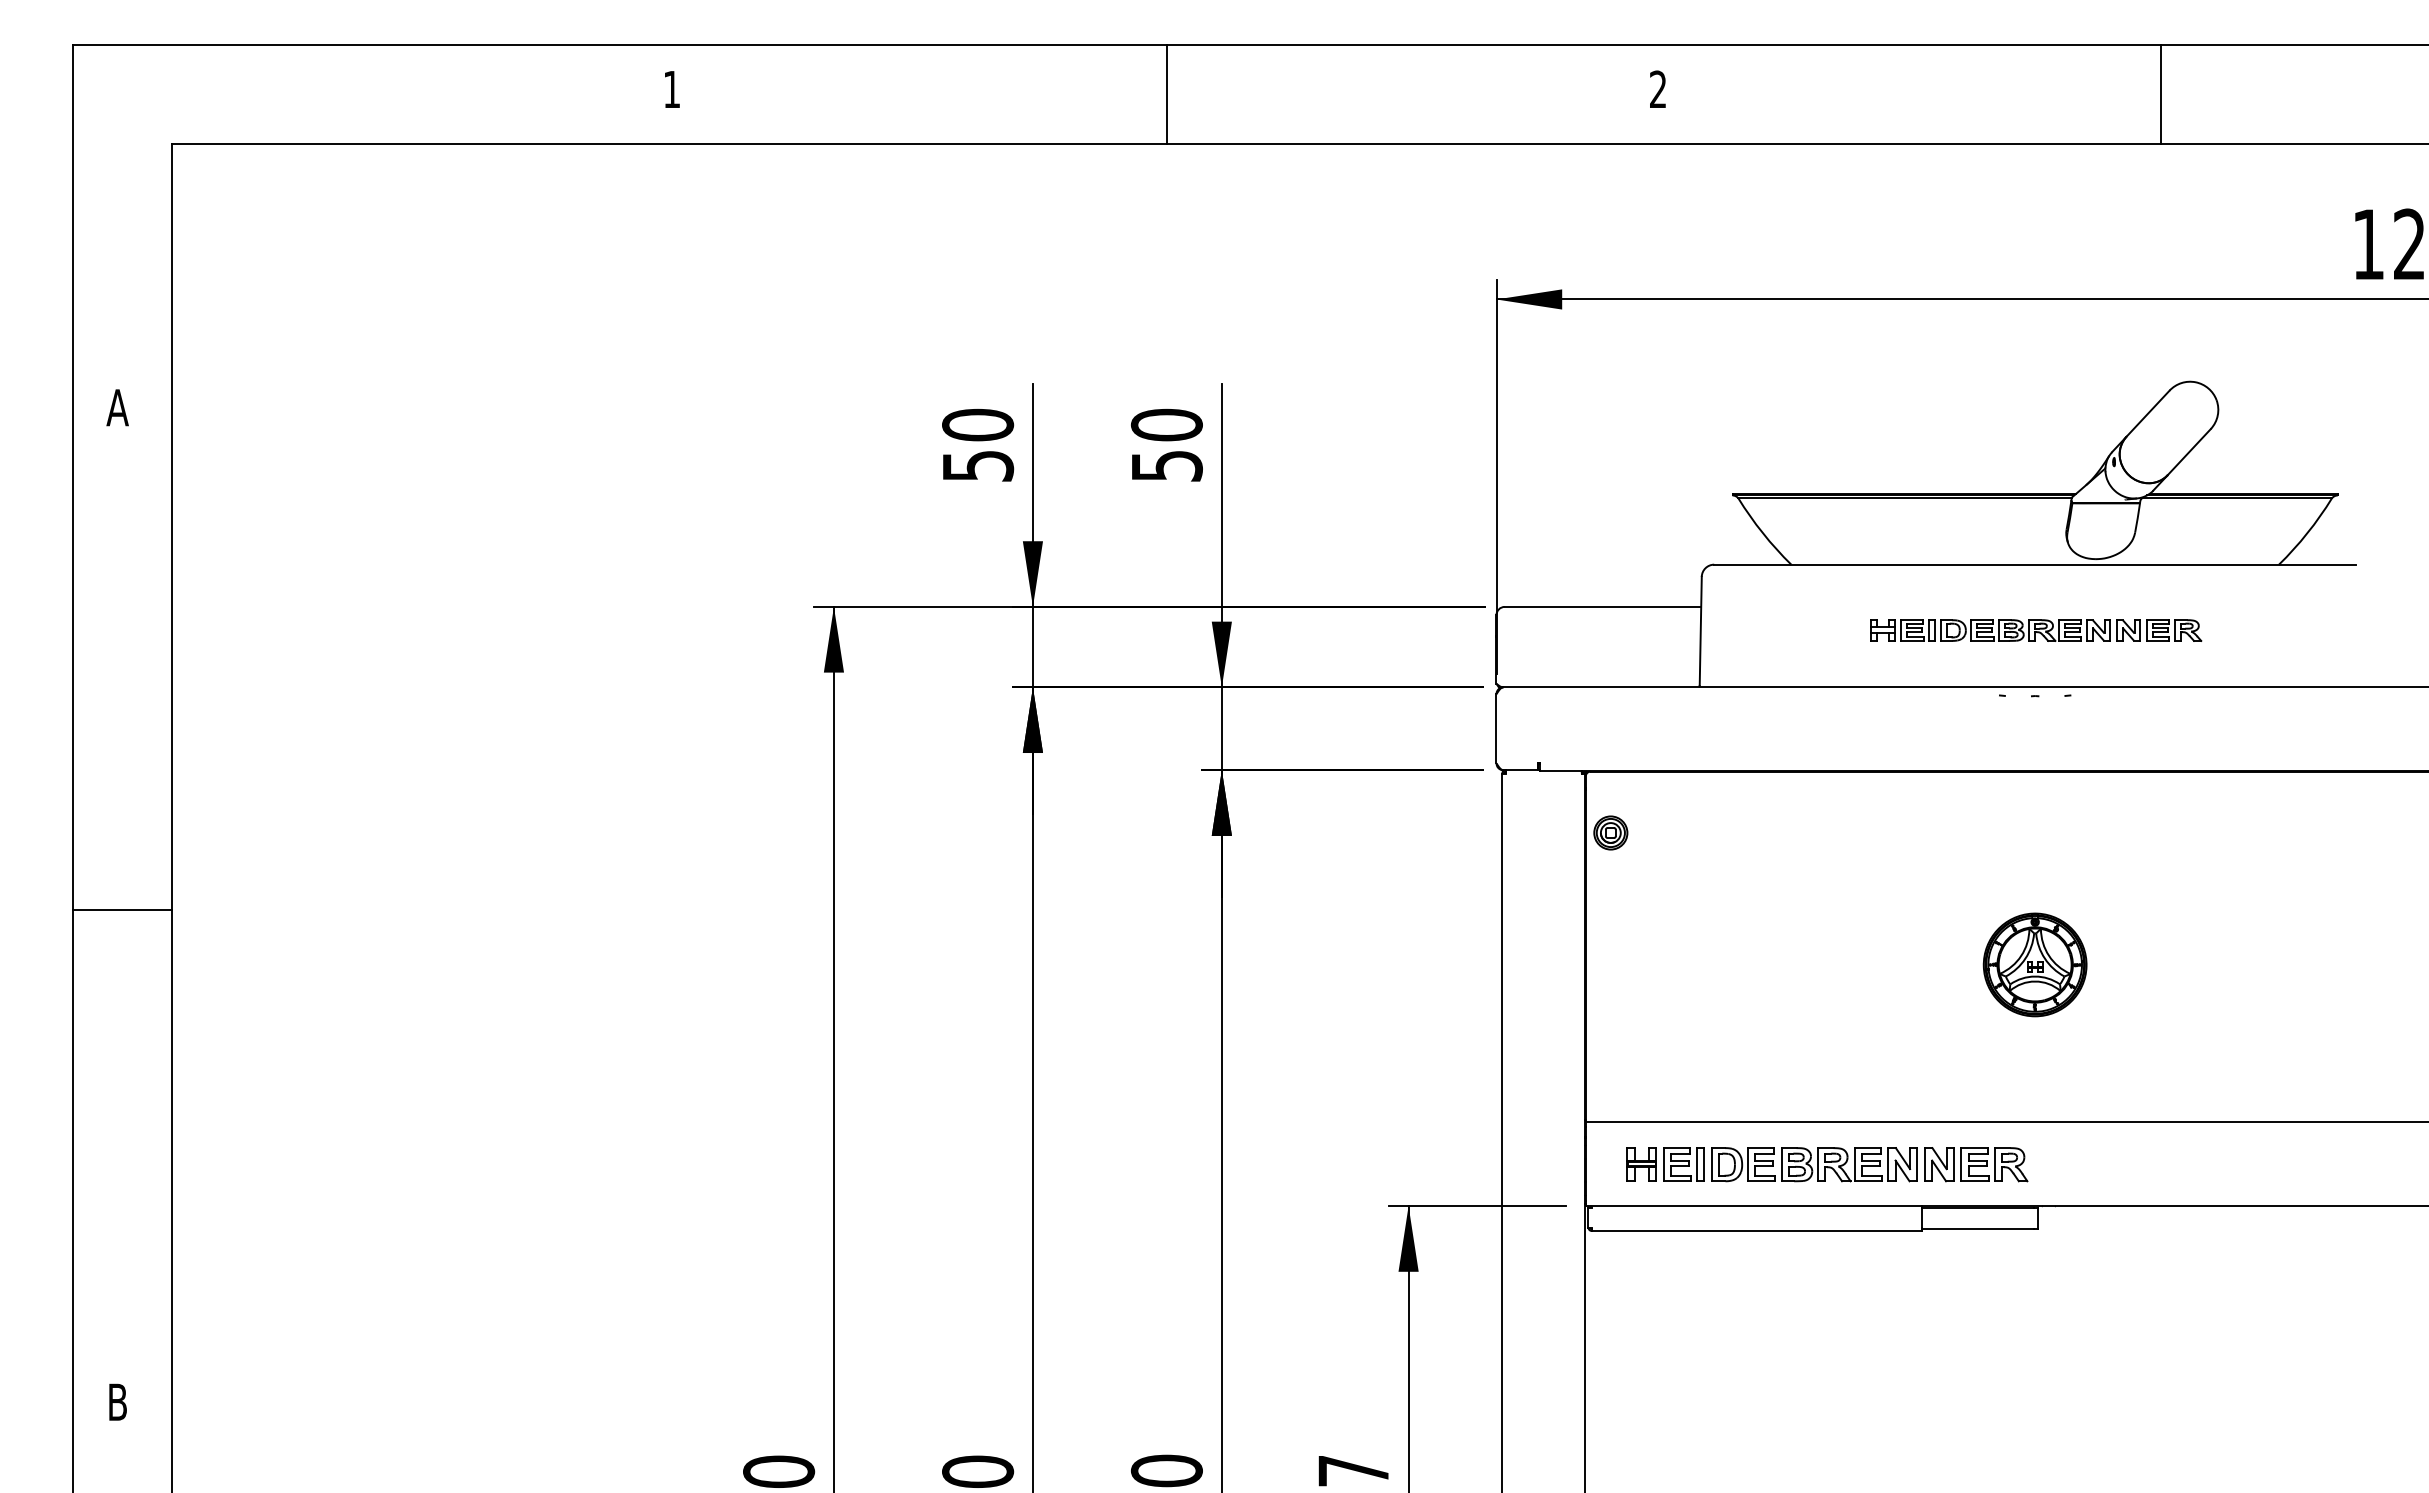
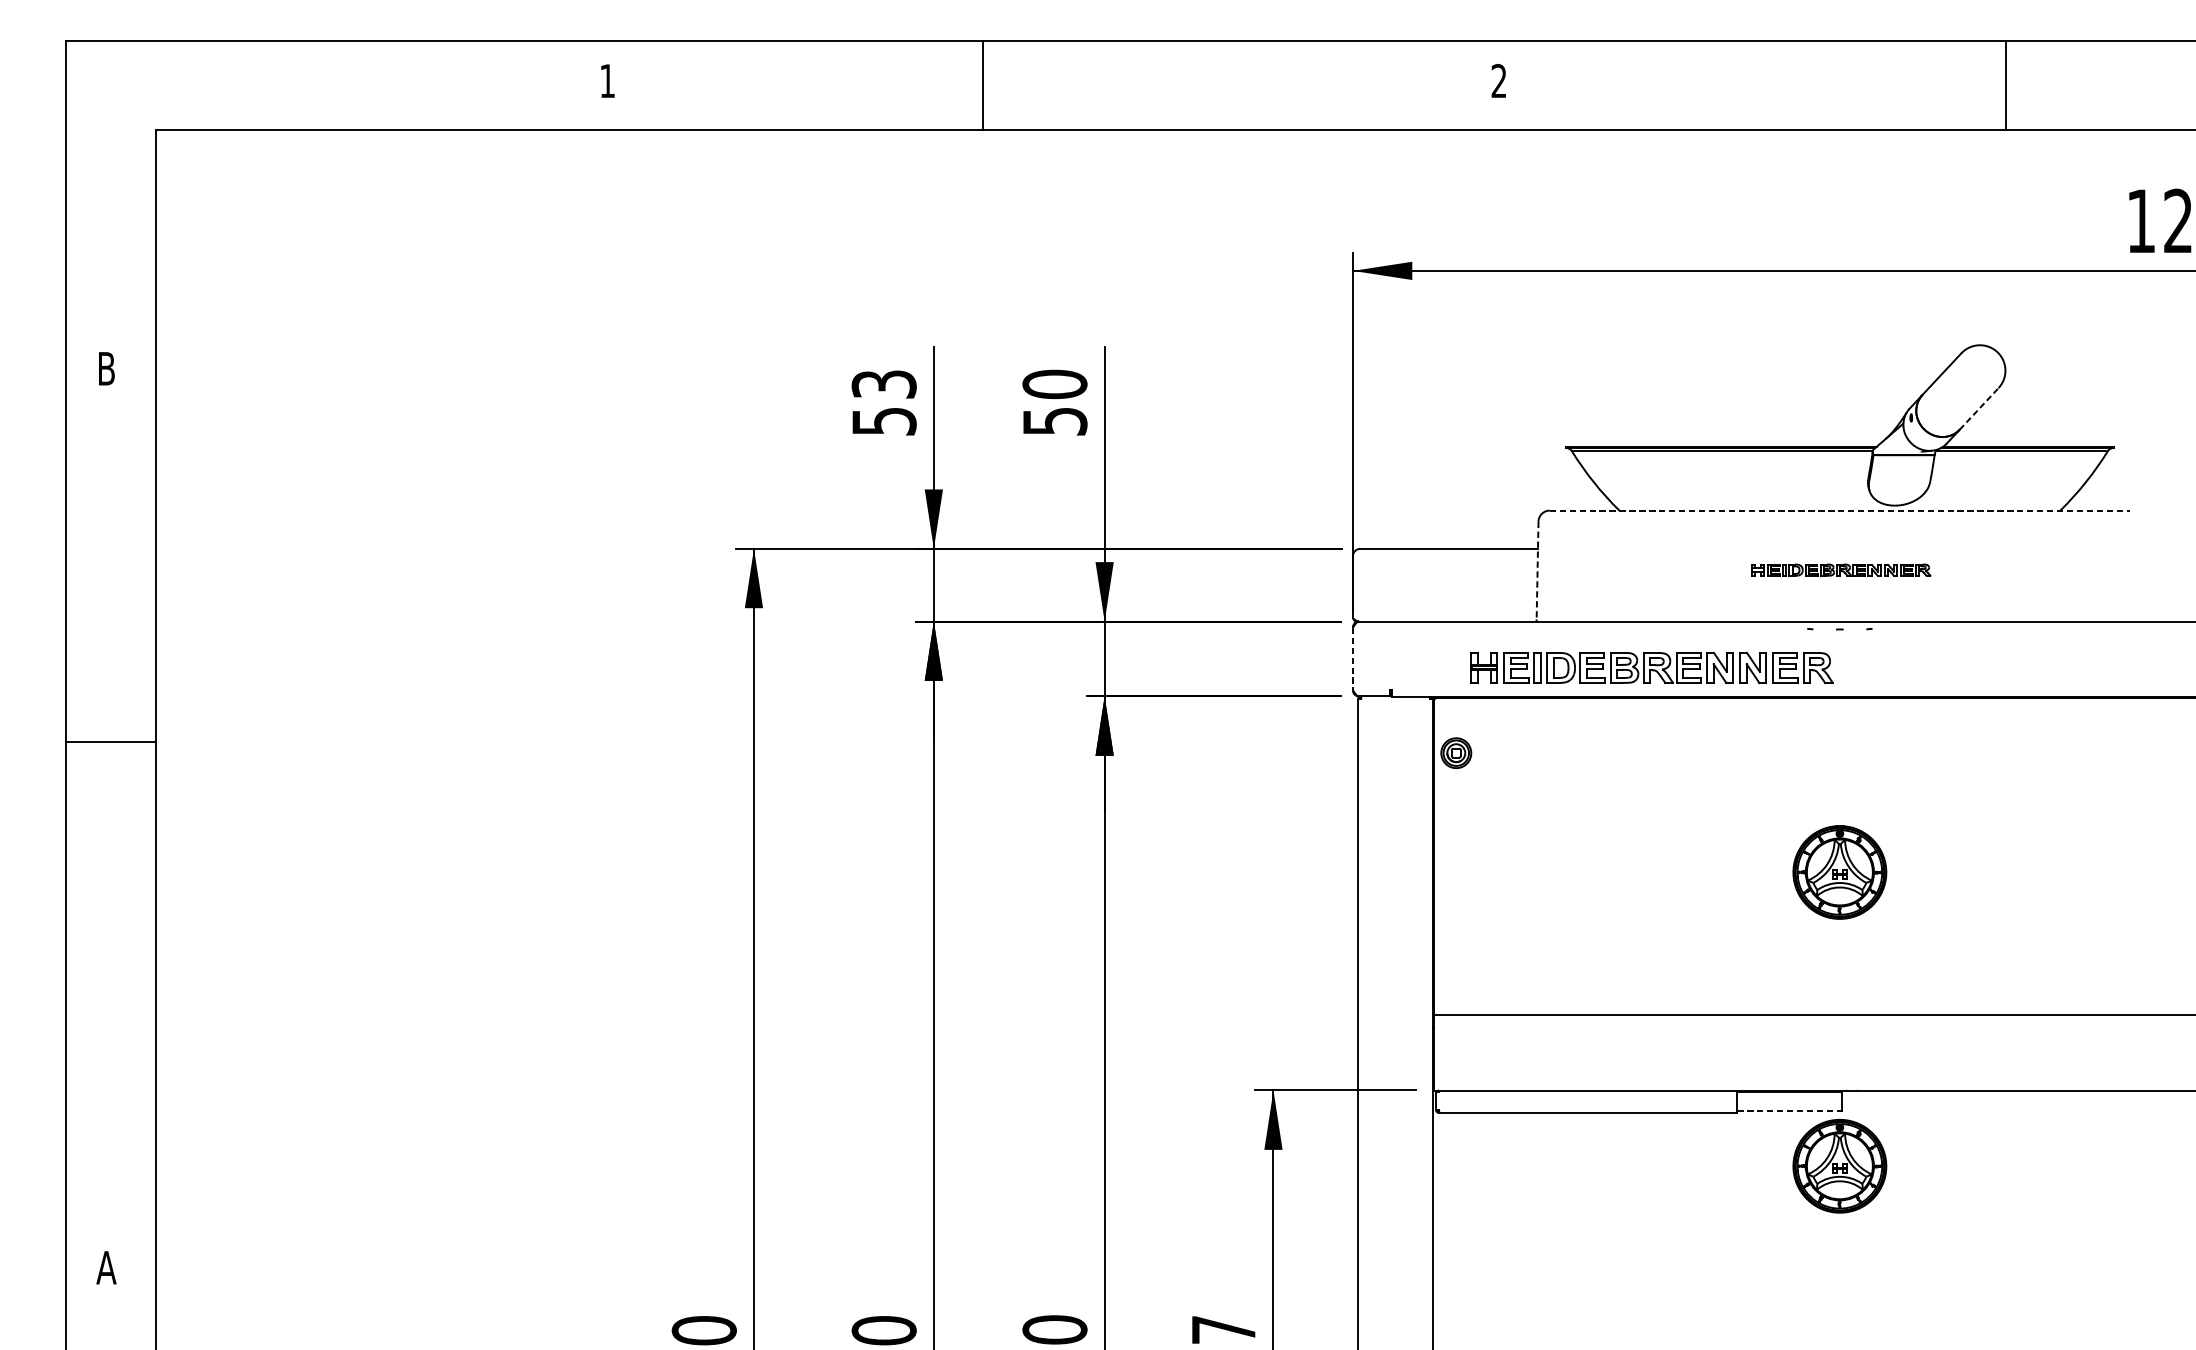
line: (1166, 94) -> (983, 85), moved
line: (2161, 94) -> (2006, 85), moved
text: (117, 407) -> (106, 368), A -> B
text: (978, 424) -> (884, 383), 50 -> 53
line: (2189, 452) -> (1979, 409), solid -> dashed
line: (2035, 564) -> (1840, 510), solid -> dashed
part: (2036, 630) -> (1841, 570), size x0.6
line: (1700, 631) -> (1537, 571), solid -> dashed
line: (1496, 728) -> (1352, 658), solid -> dashed
line: (122, 909) -> (110, 741), moved
part: (1827, 1164) -> (1652, 667), moved
line: (1978, 1229) -> (1788, 1111), solid -> dashed
part: (2034, 1289) -> (1839, 1165), added
text: (117, 1401) -> (106, 1267), B -> A

